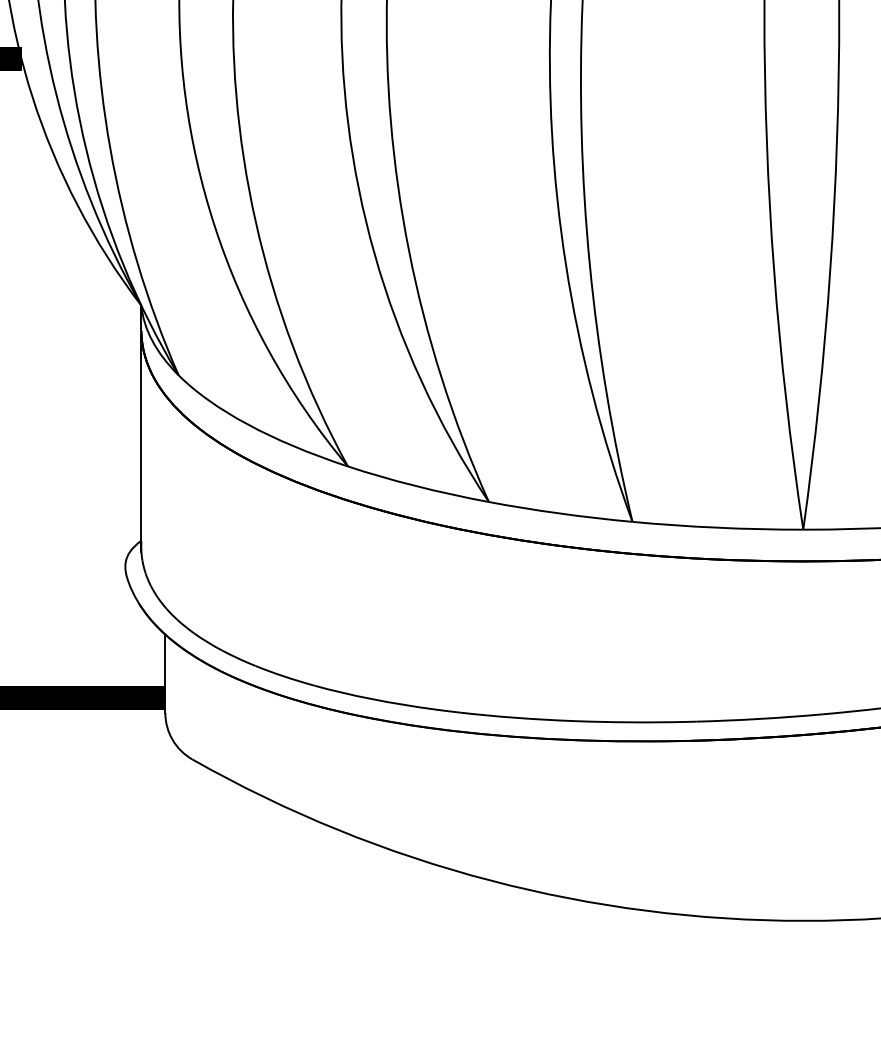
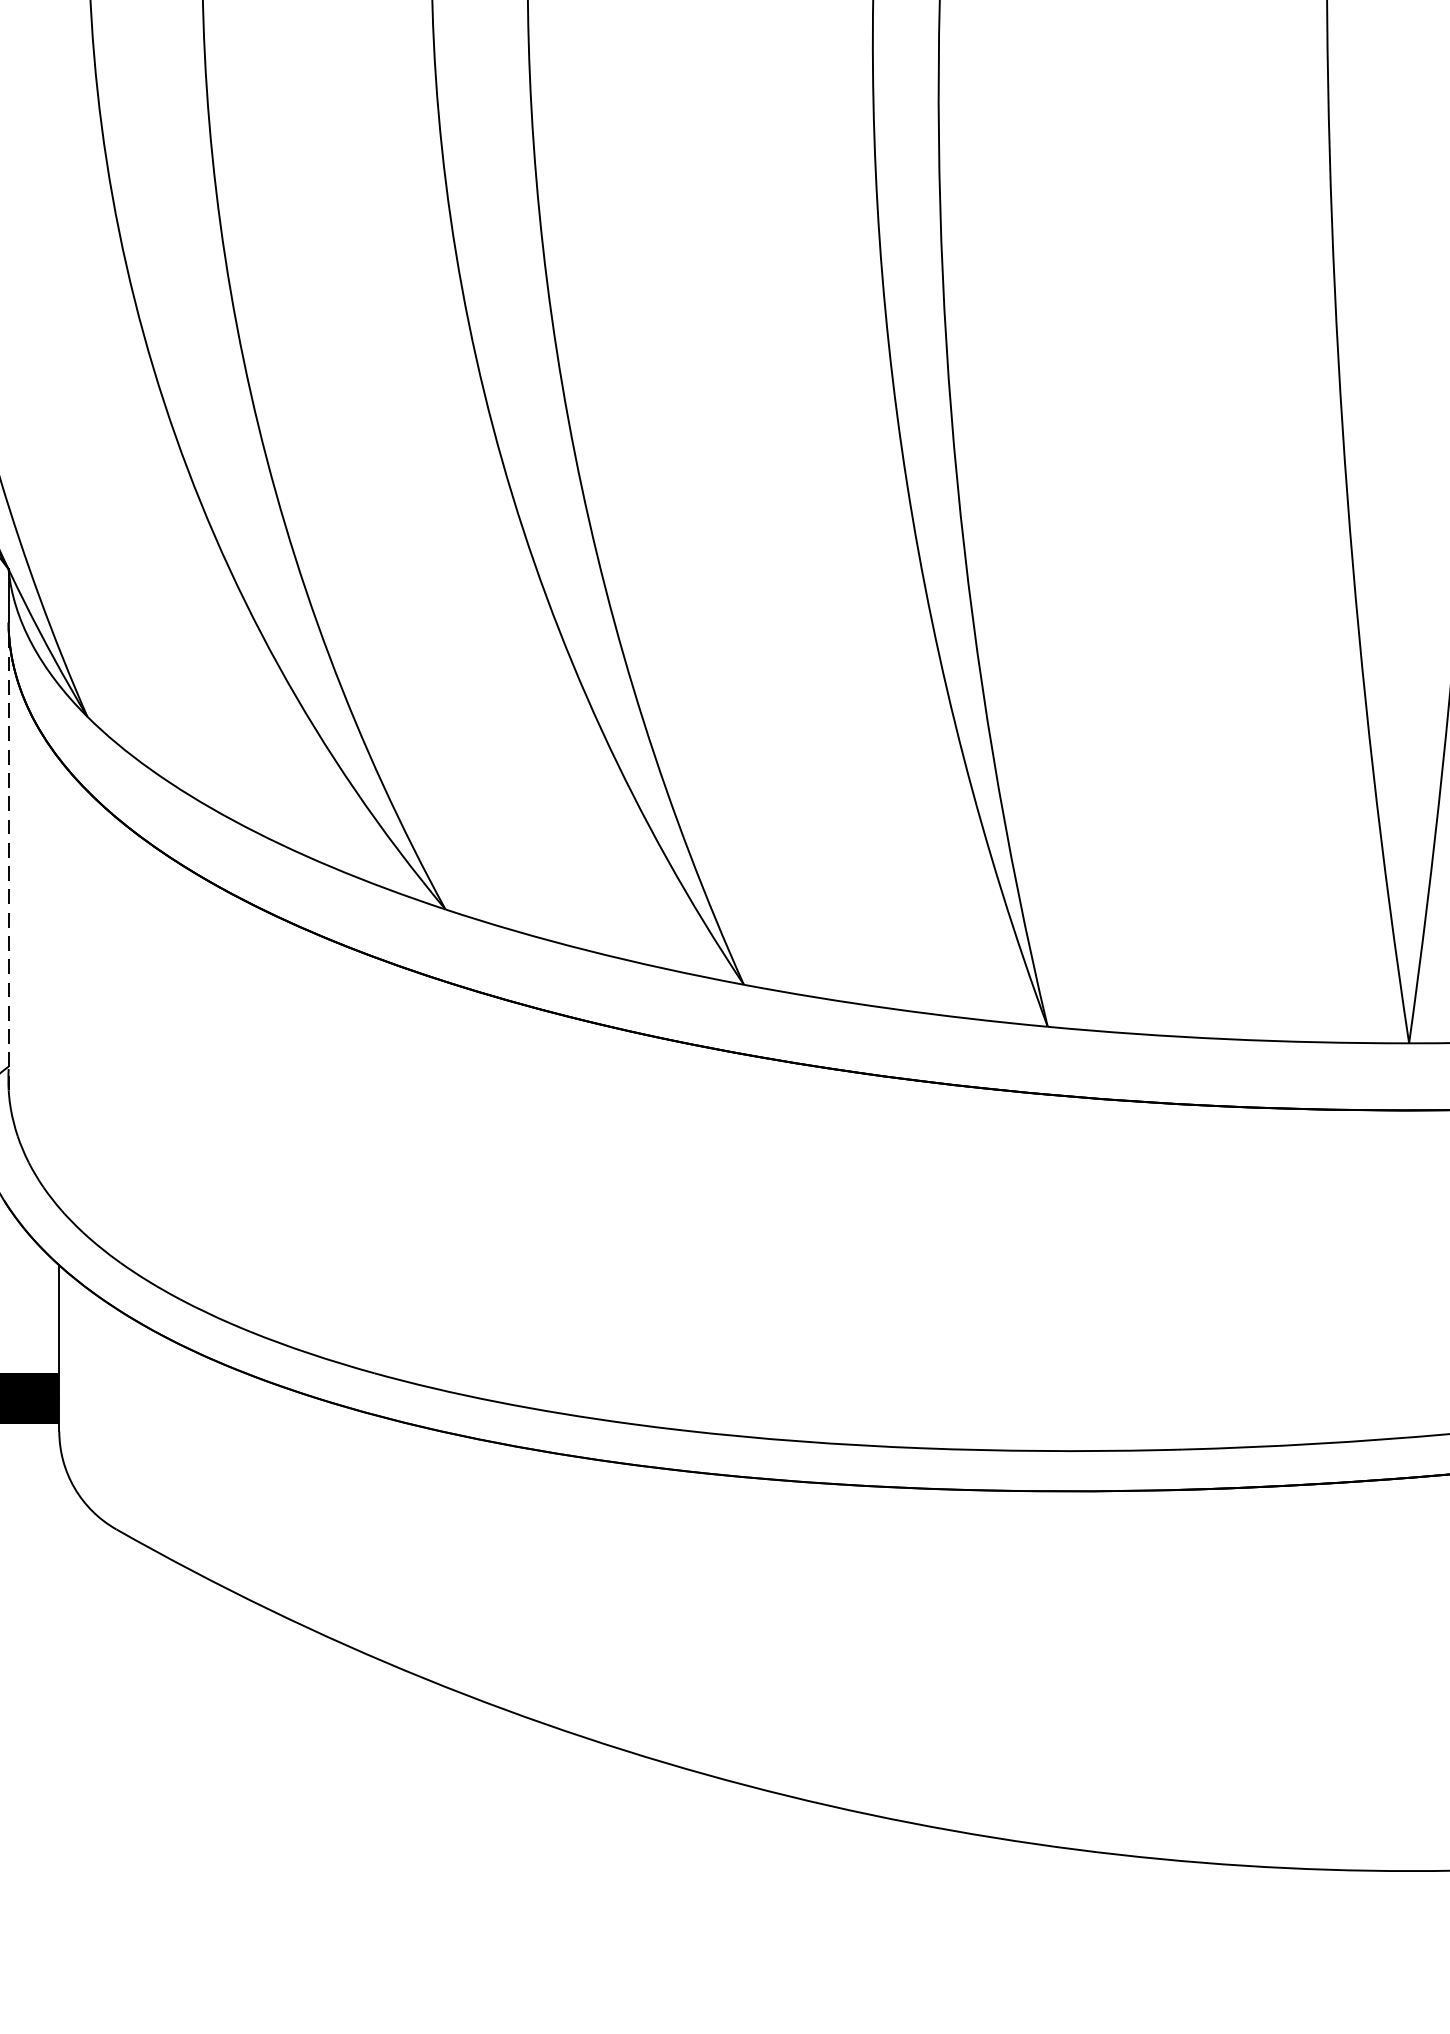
line: (141, 442) -> (8, 858), solid -> dashed

